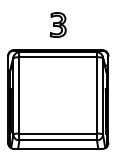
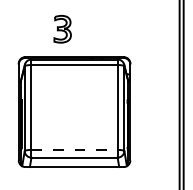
part: (58, 25) -> (62, 29), moved
line: (59, 133) -> (75, 149), solid -> dashed

